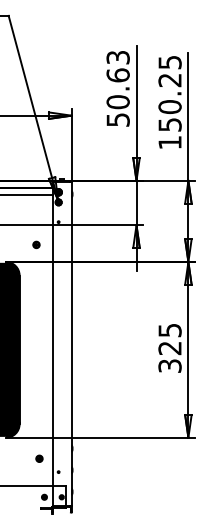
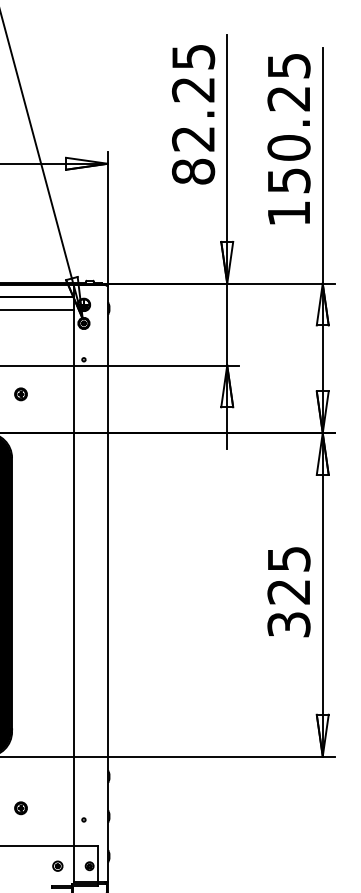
text: (117, 88) -> (192, 113), 50.63 -> 82.25
part: (36, 244) -> (21, 393), moved
part: (39, 458) -> (21, 807), moved

